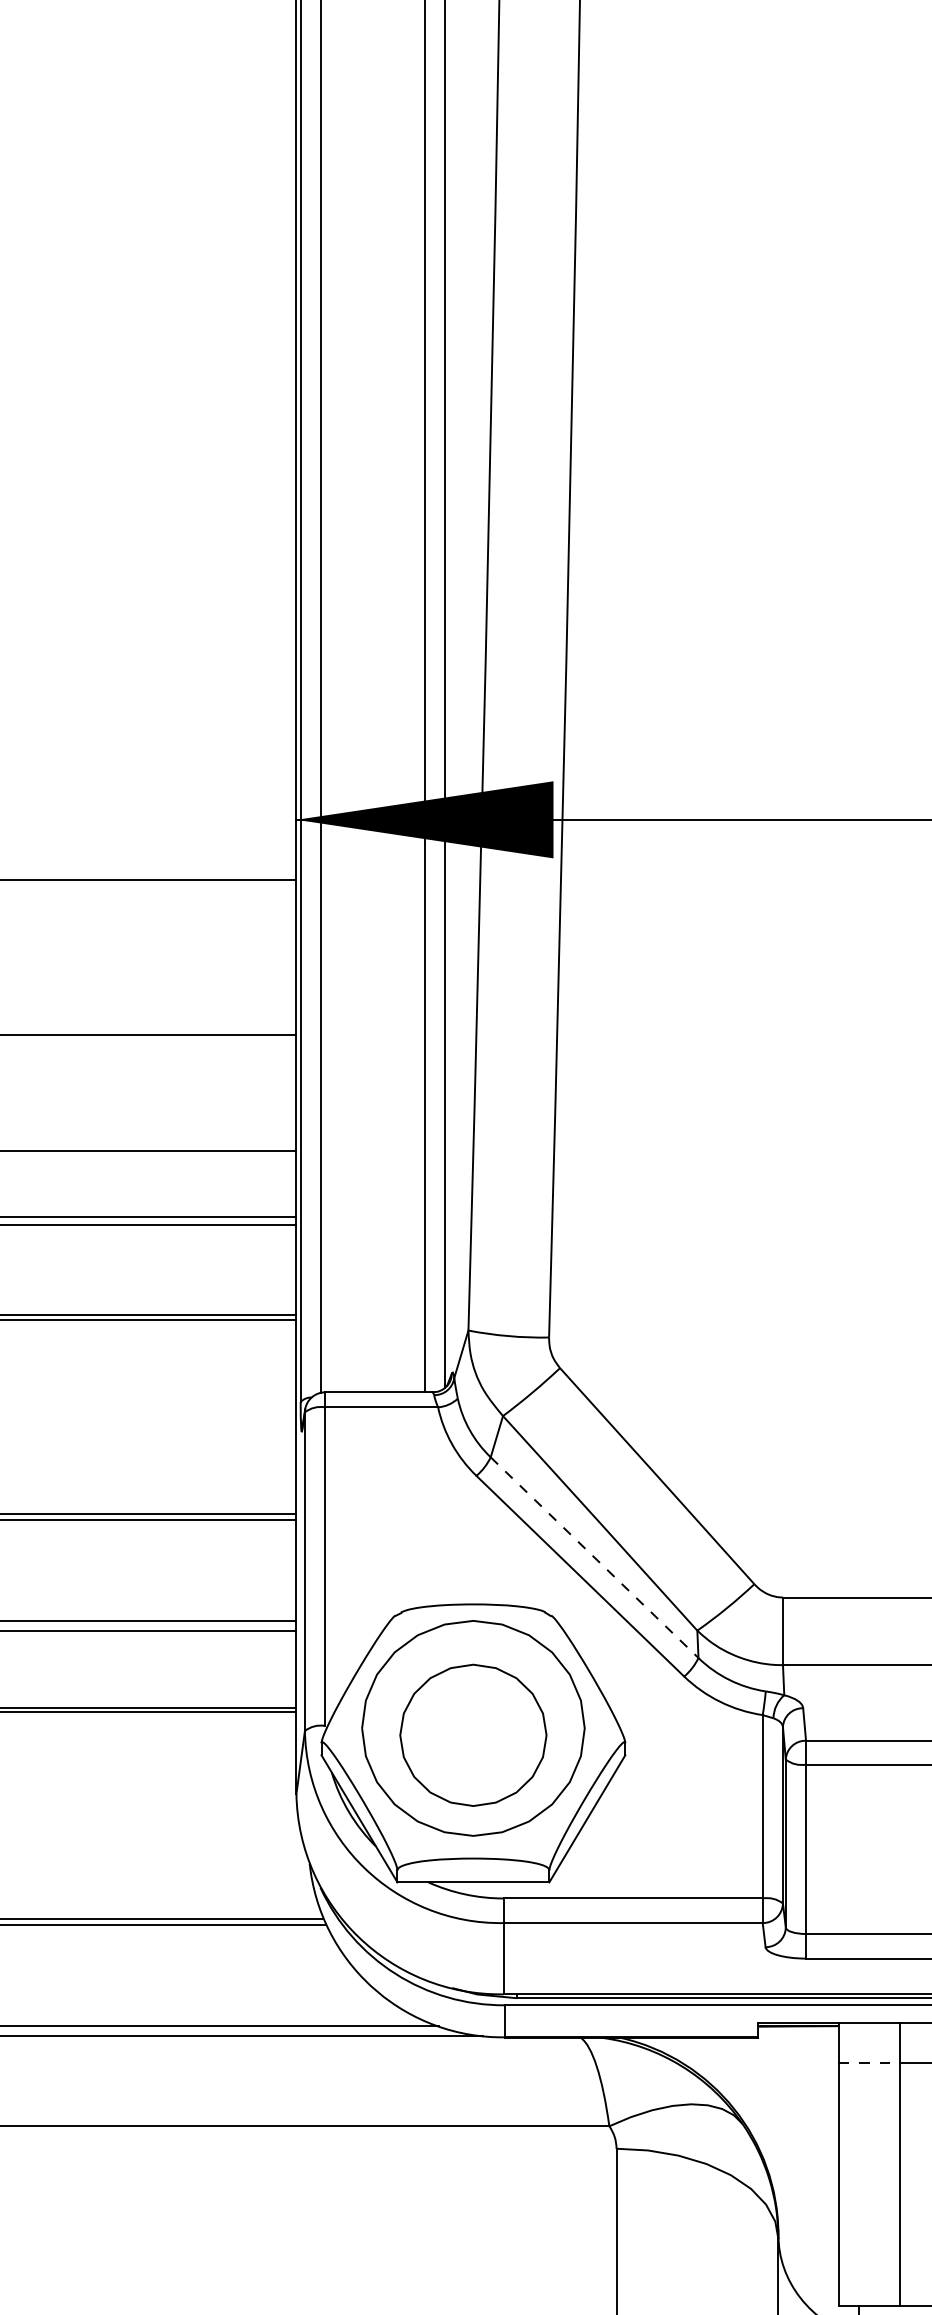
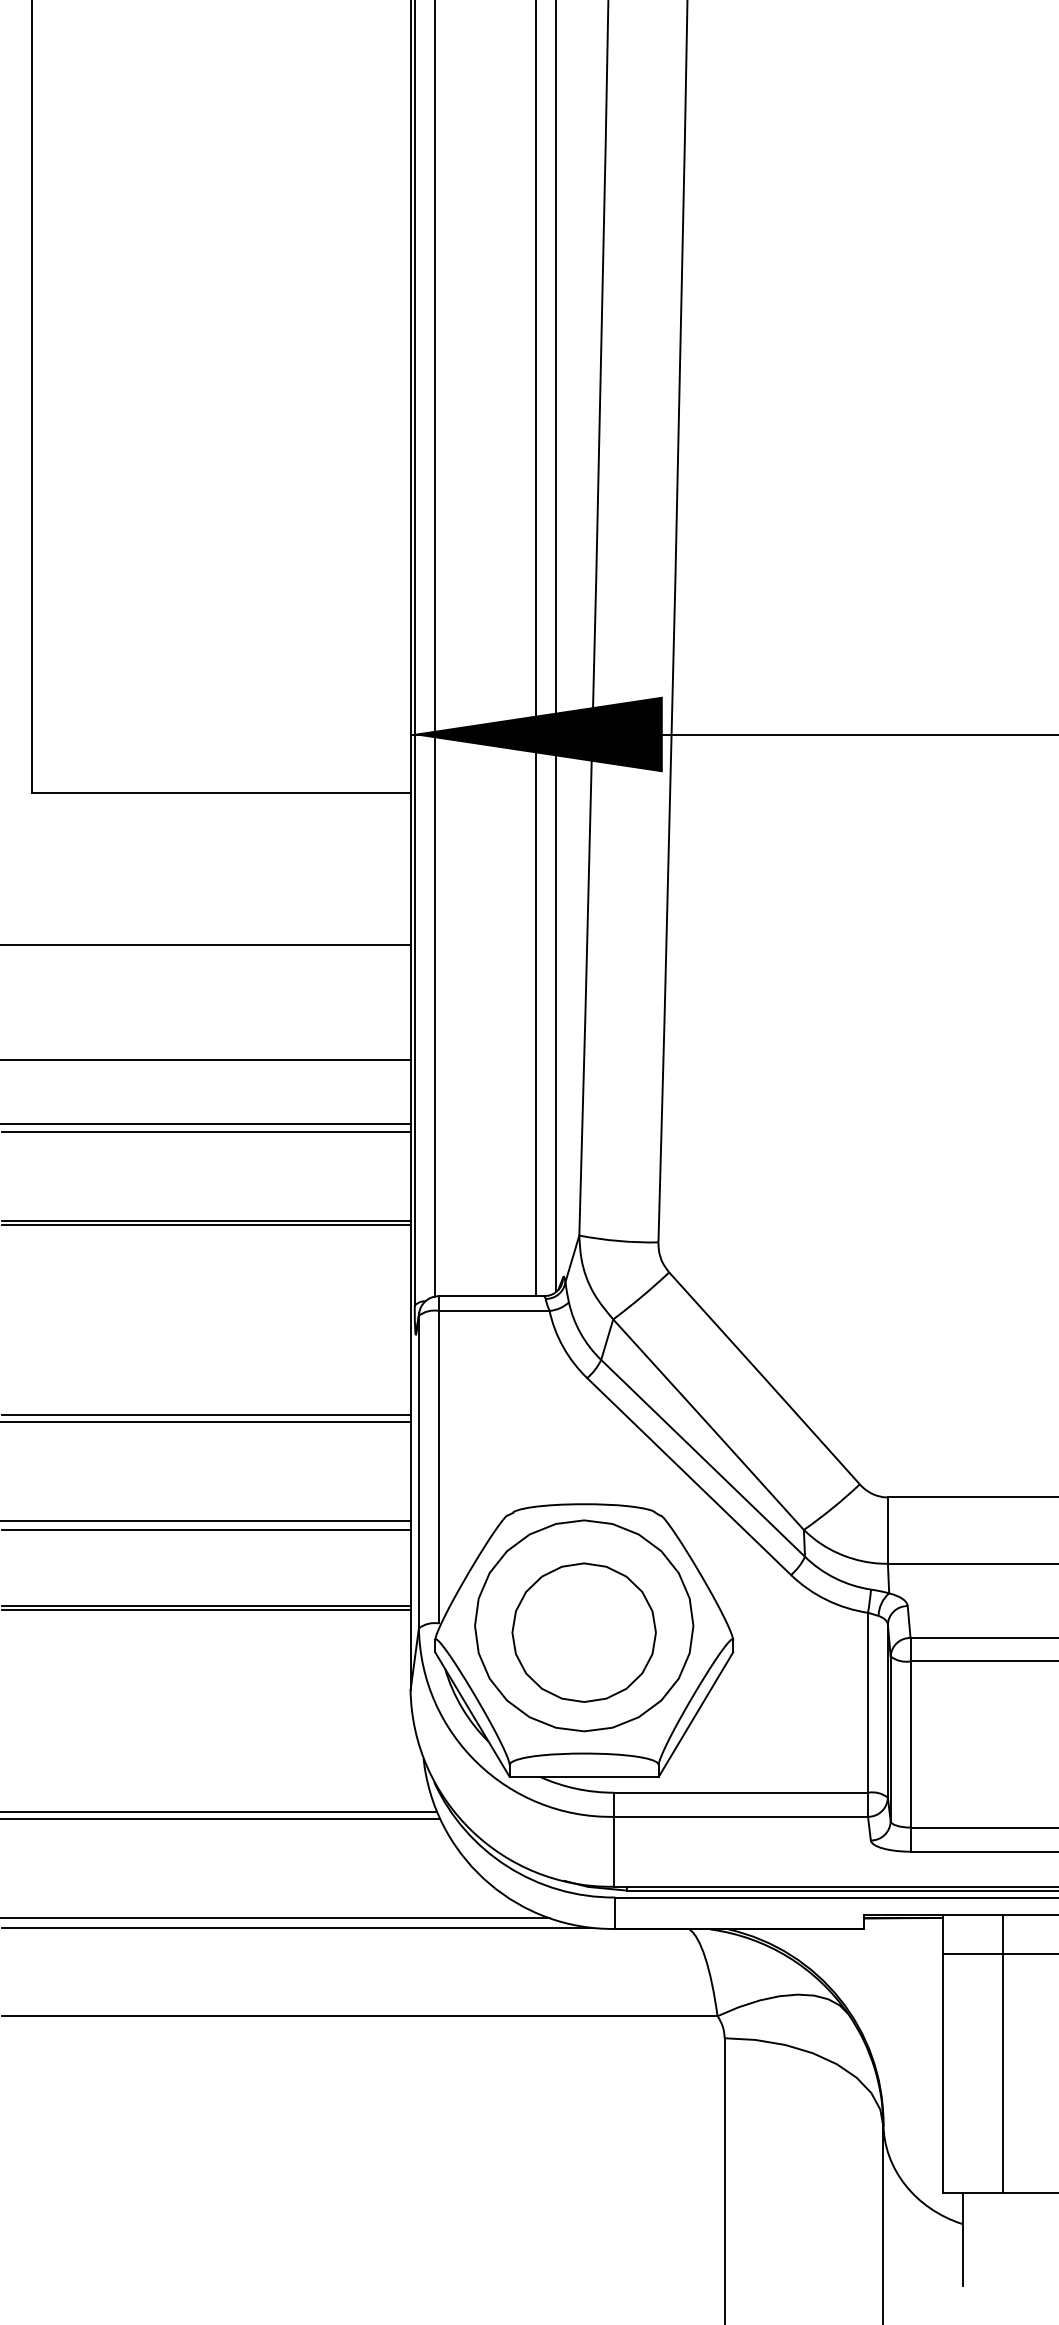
line: (595, 1557) -> (703, 1458), dashed -> solid
line: (869, 2063) -> (972, 1954), dashed -> solid

